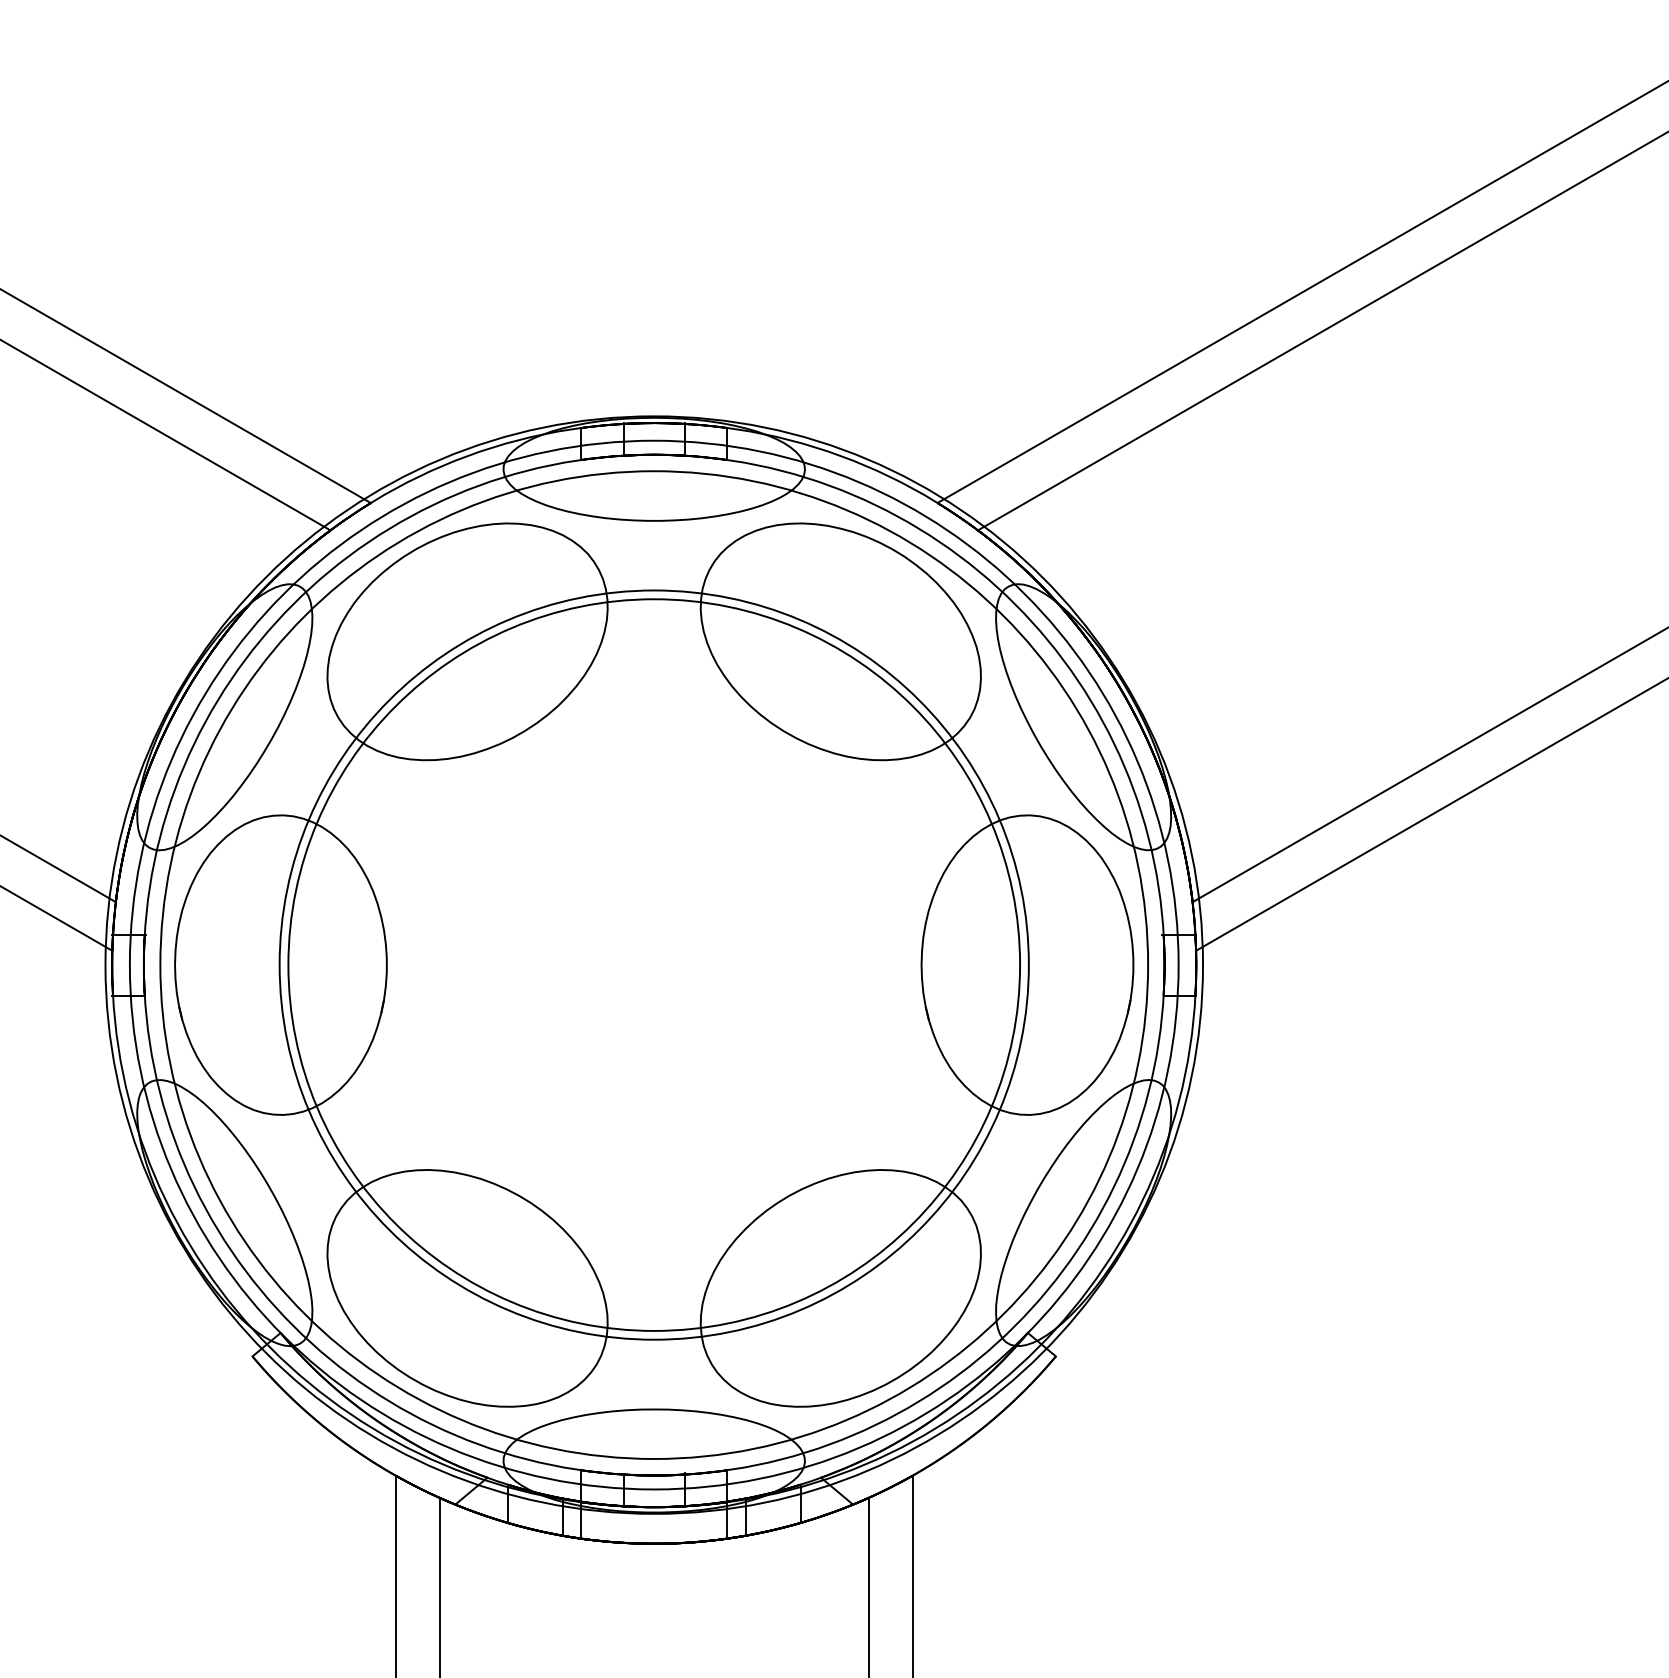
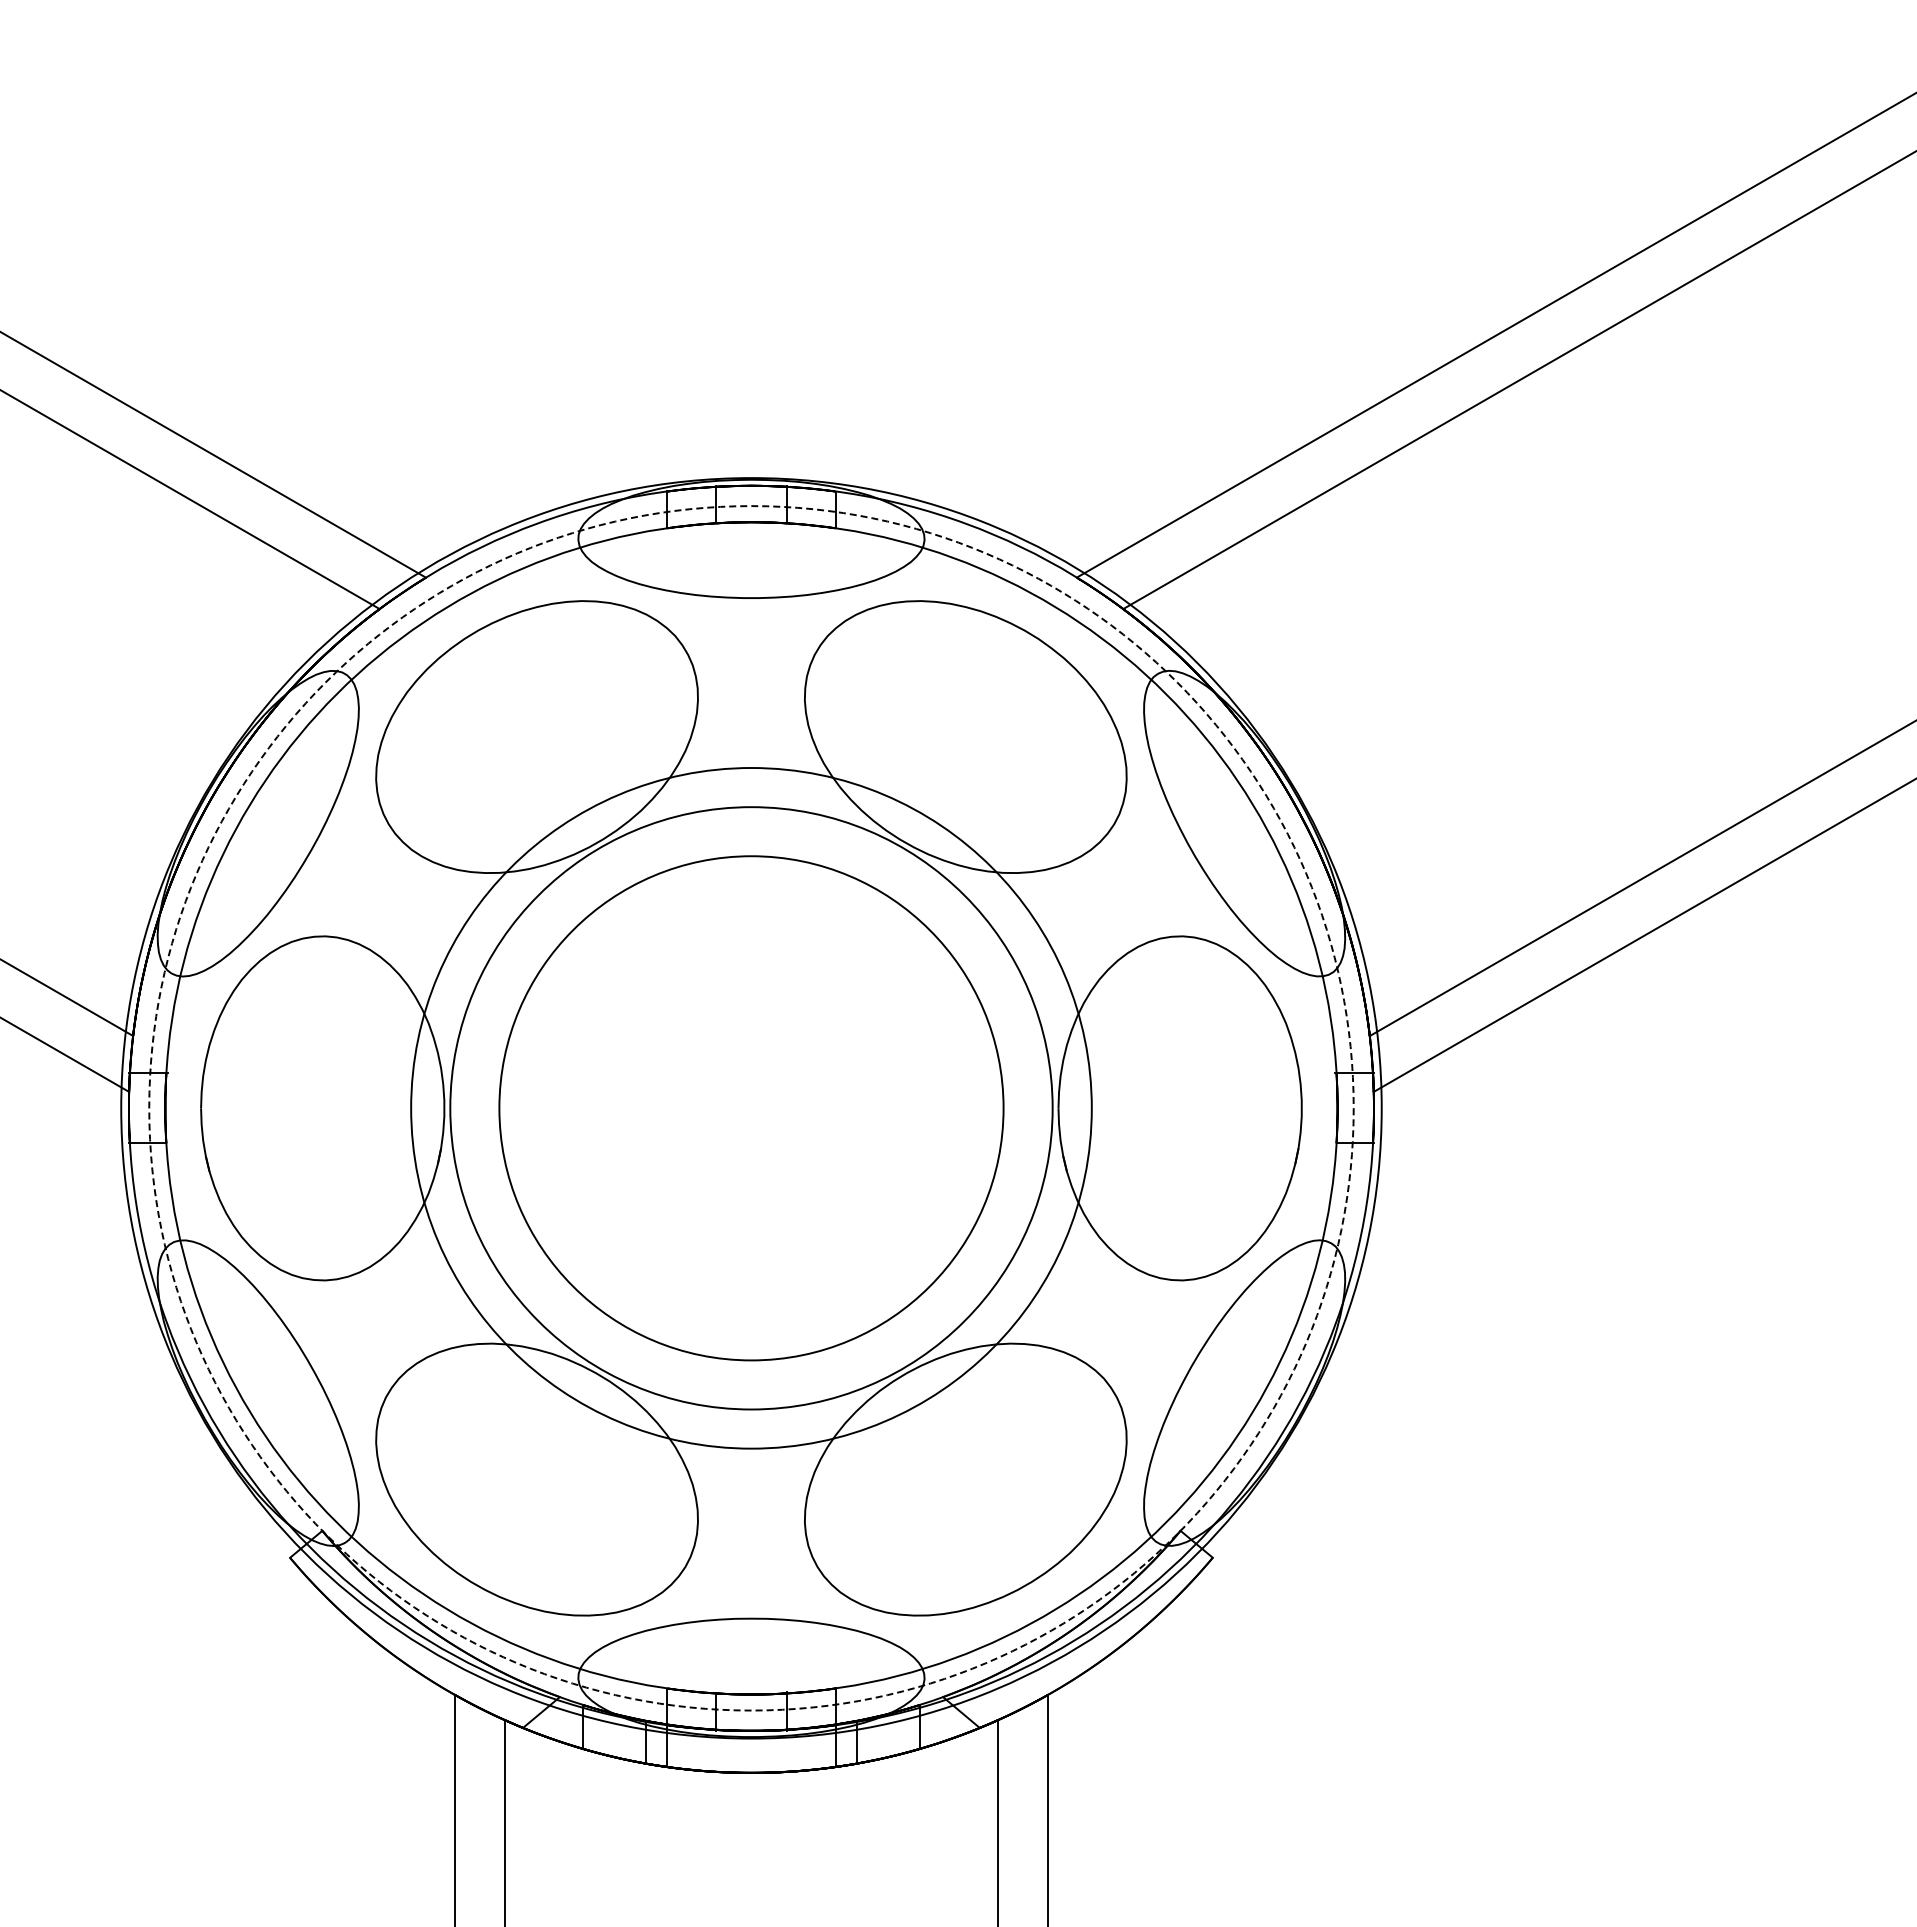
circle: (654, 965) -> (751, 1108), size x0.6
circle: (654, 965) -> (751, 1108), size x0.6
circle: (654, 965) -> (751, 1108), size x0.7
circle: (654, 965) -> (751, 1108), solid -> dashed

